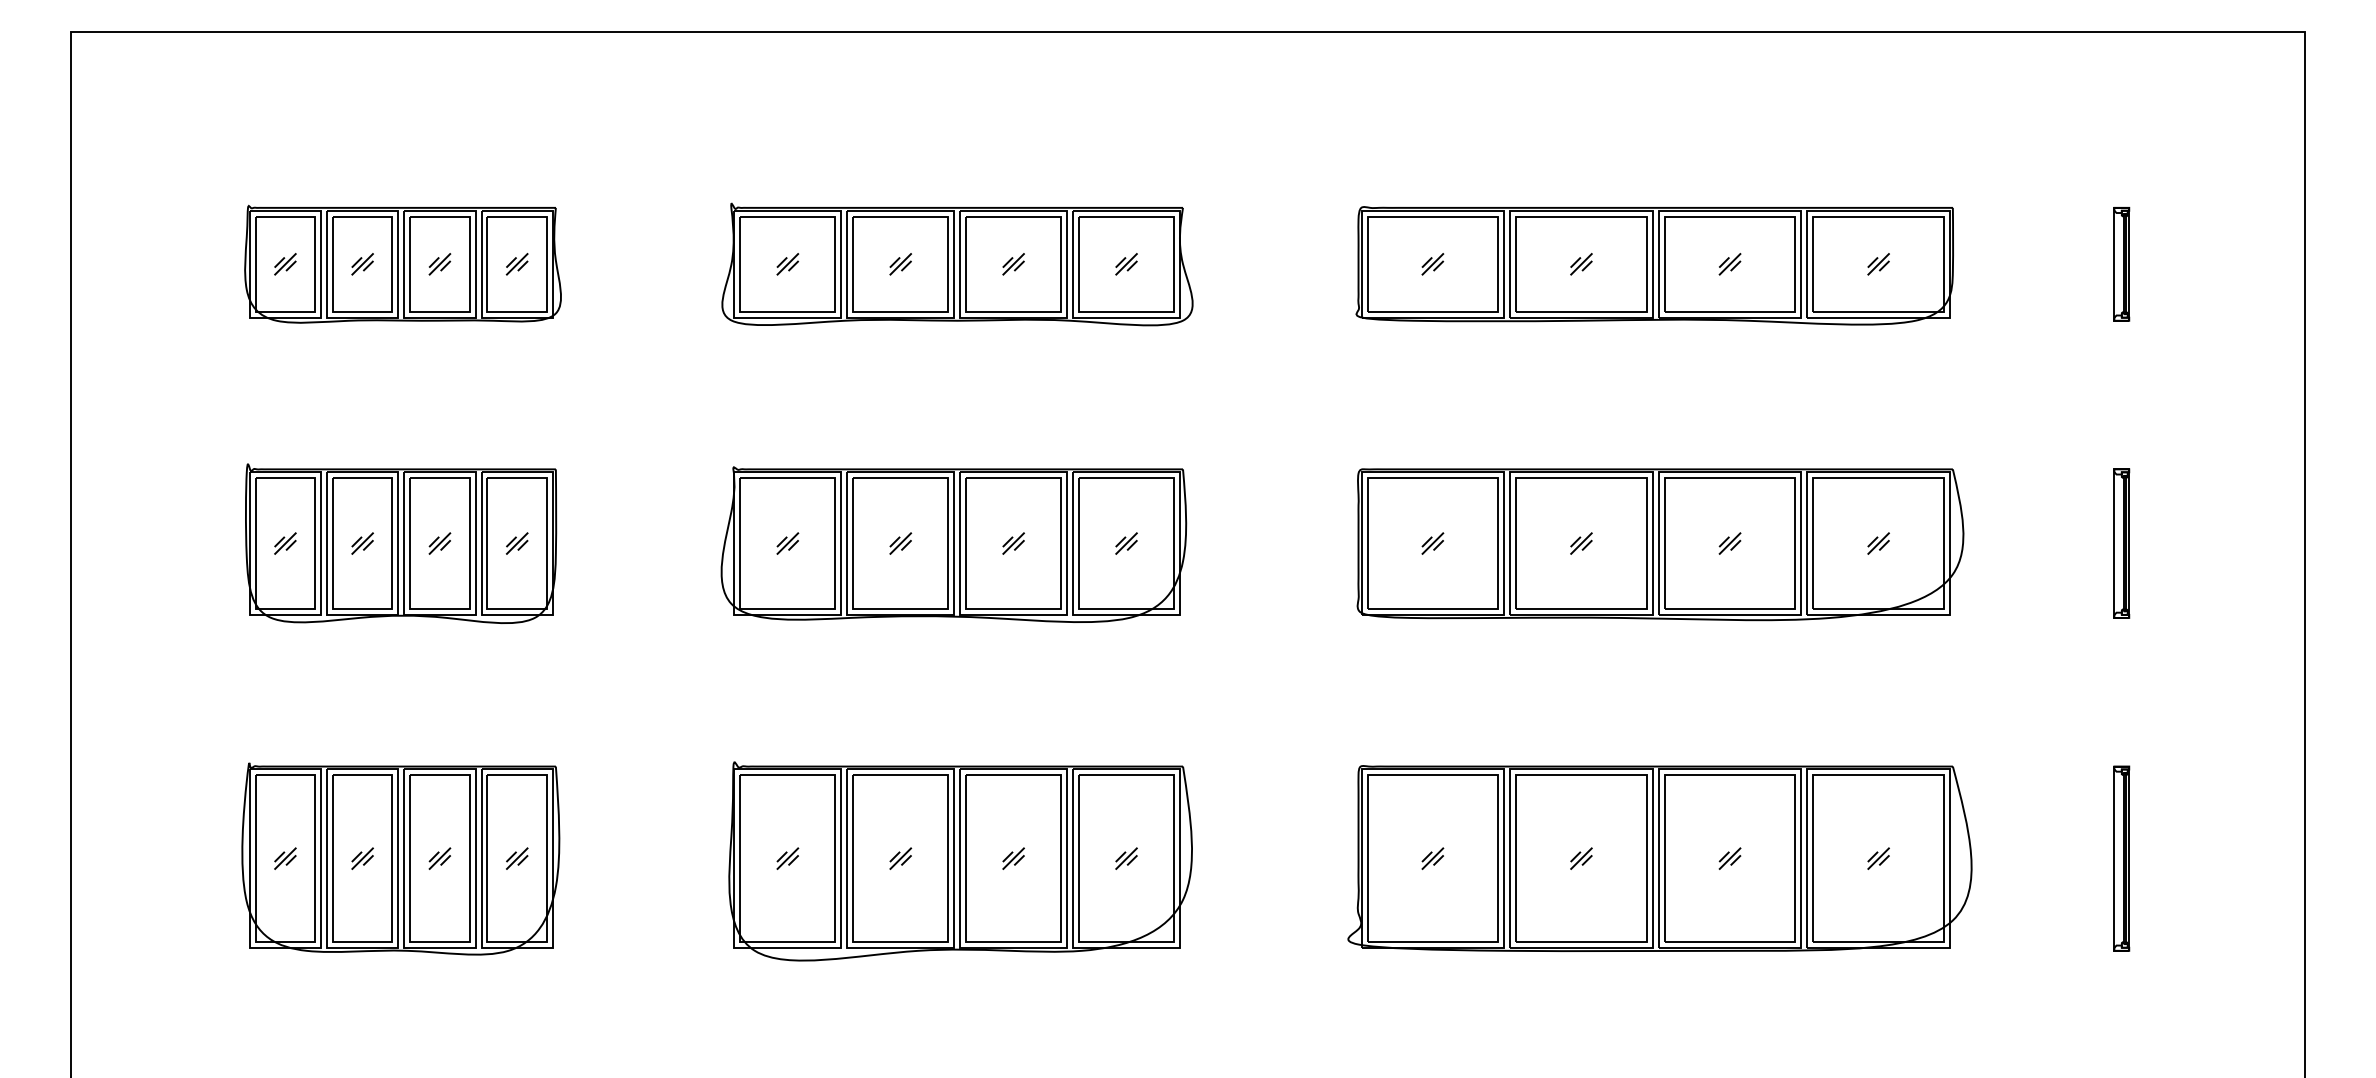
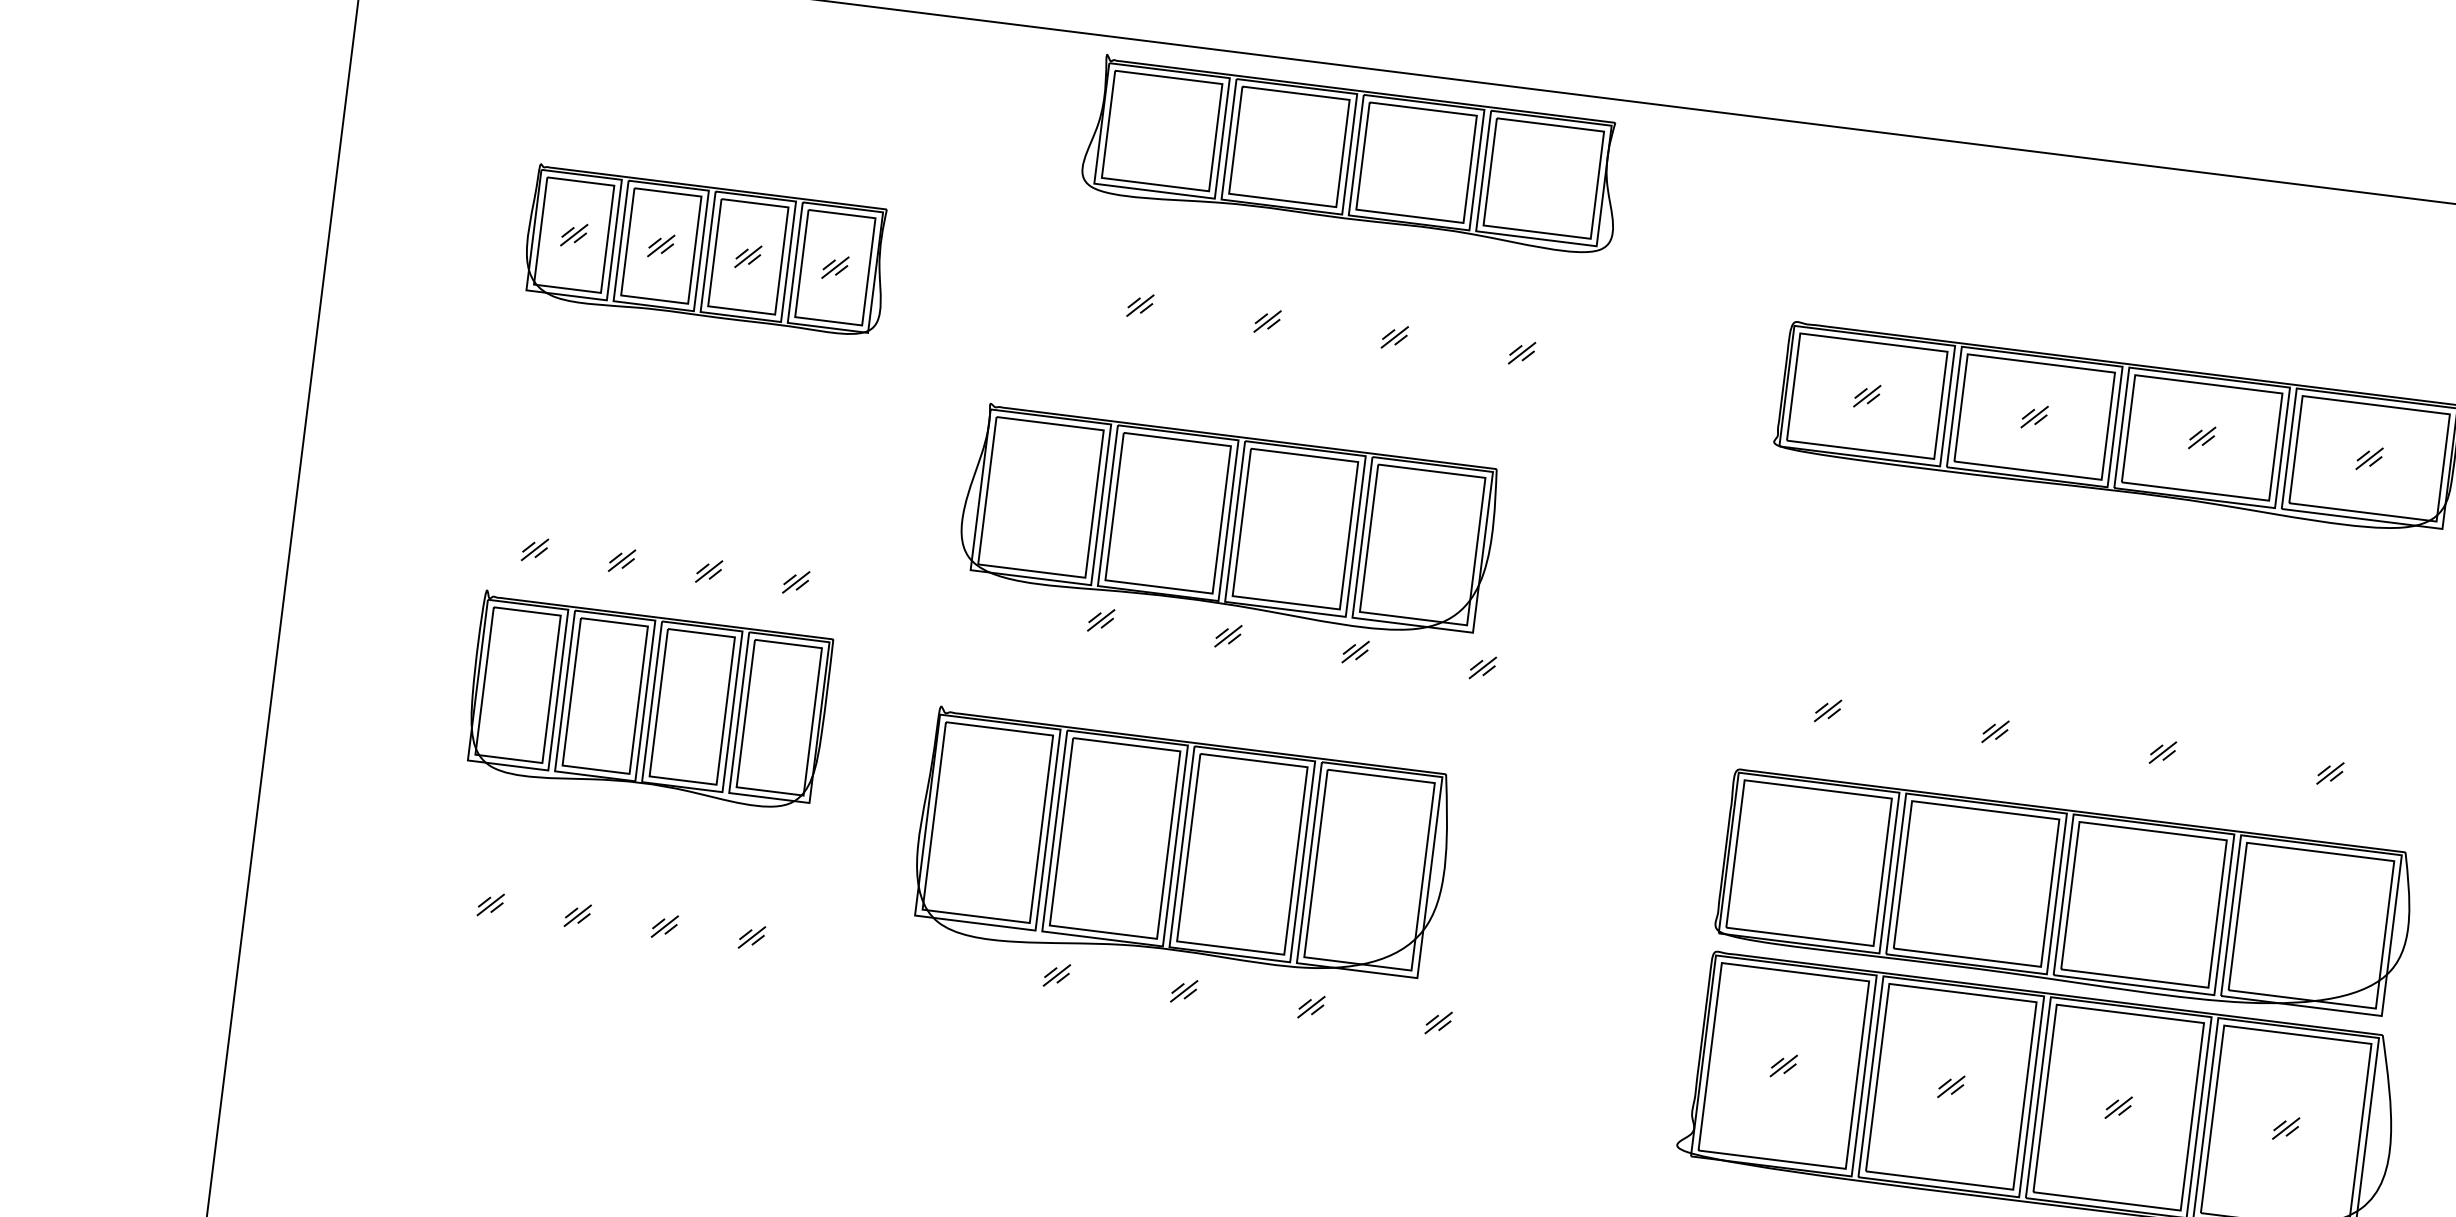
part: (957, 264) -> (1353, 155), moved
part: (401, 543) -> (648, 701), moved
part: (953, 544) -> (1227, 521), moved
part: (1660, 544) -> (2065, 896), moved
part: (400, 858) -> (620, 920), removed
part: (960, 861) -> (1182, 850), moved

